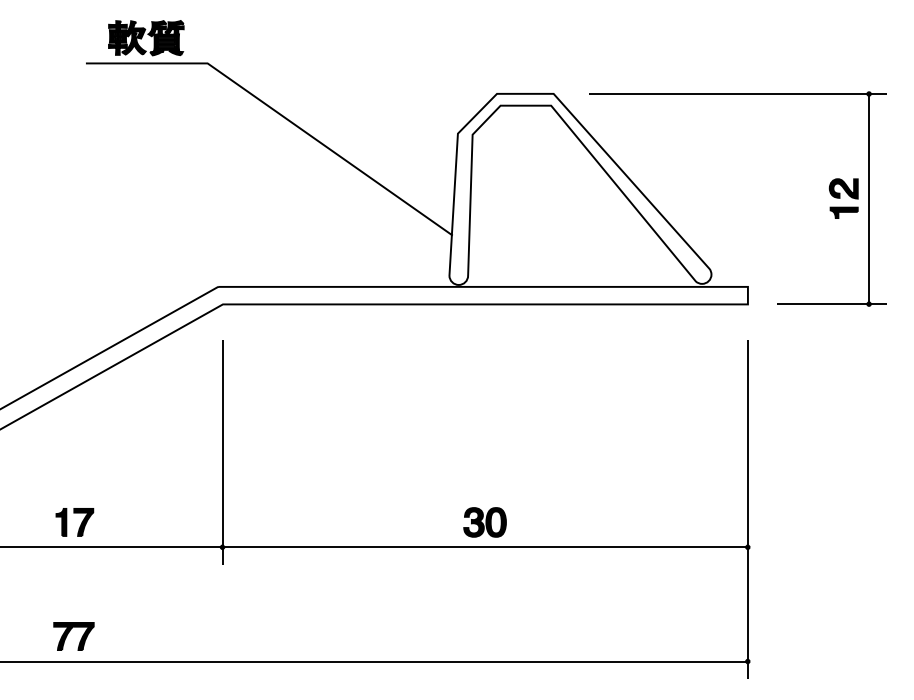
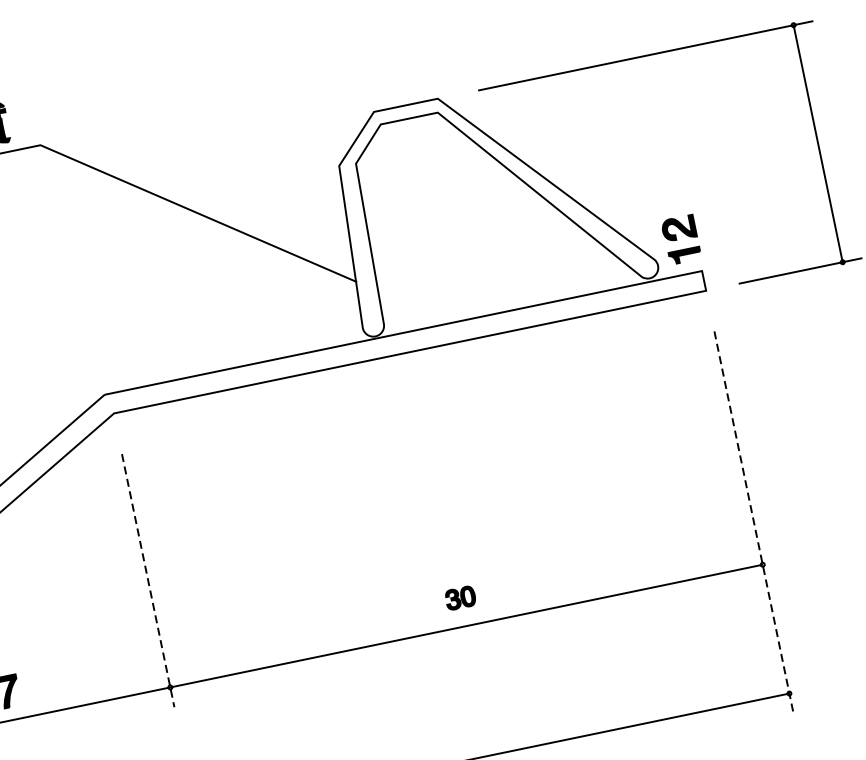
part: (843, 198) -> (680, 239), moved
line: (222, 453) -> (148, 581), solid -> dashed
line: (747, 510) -> (753, 523), solid -> dashed
part: (484, 522) -> (459, 598), size x0.6

